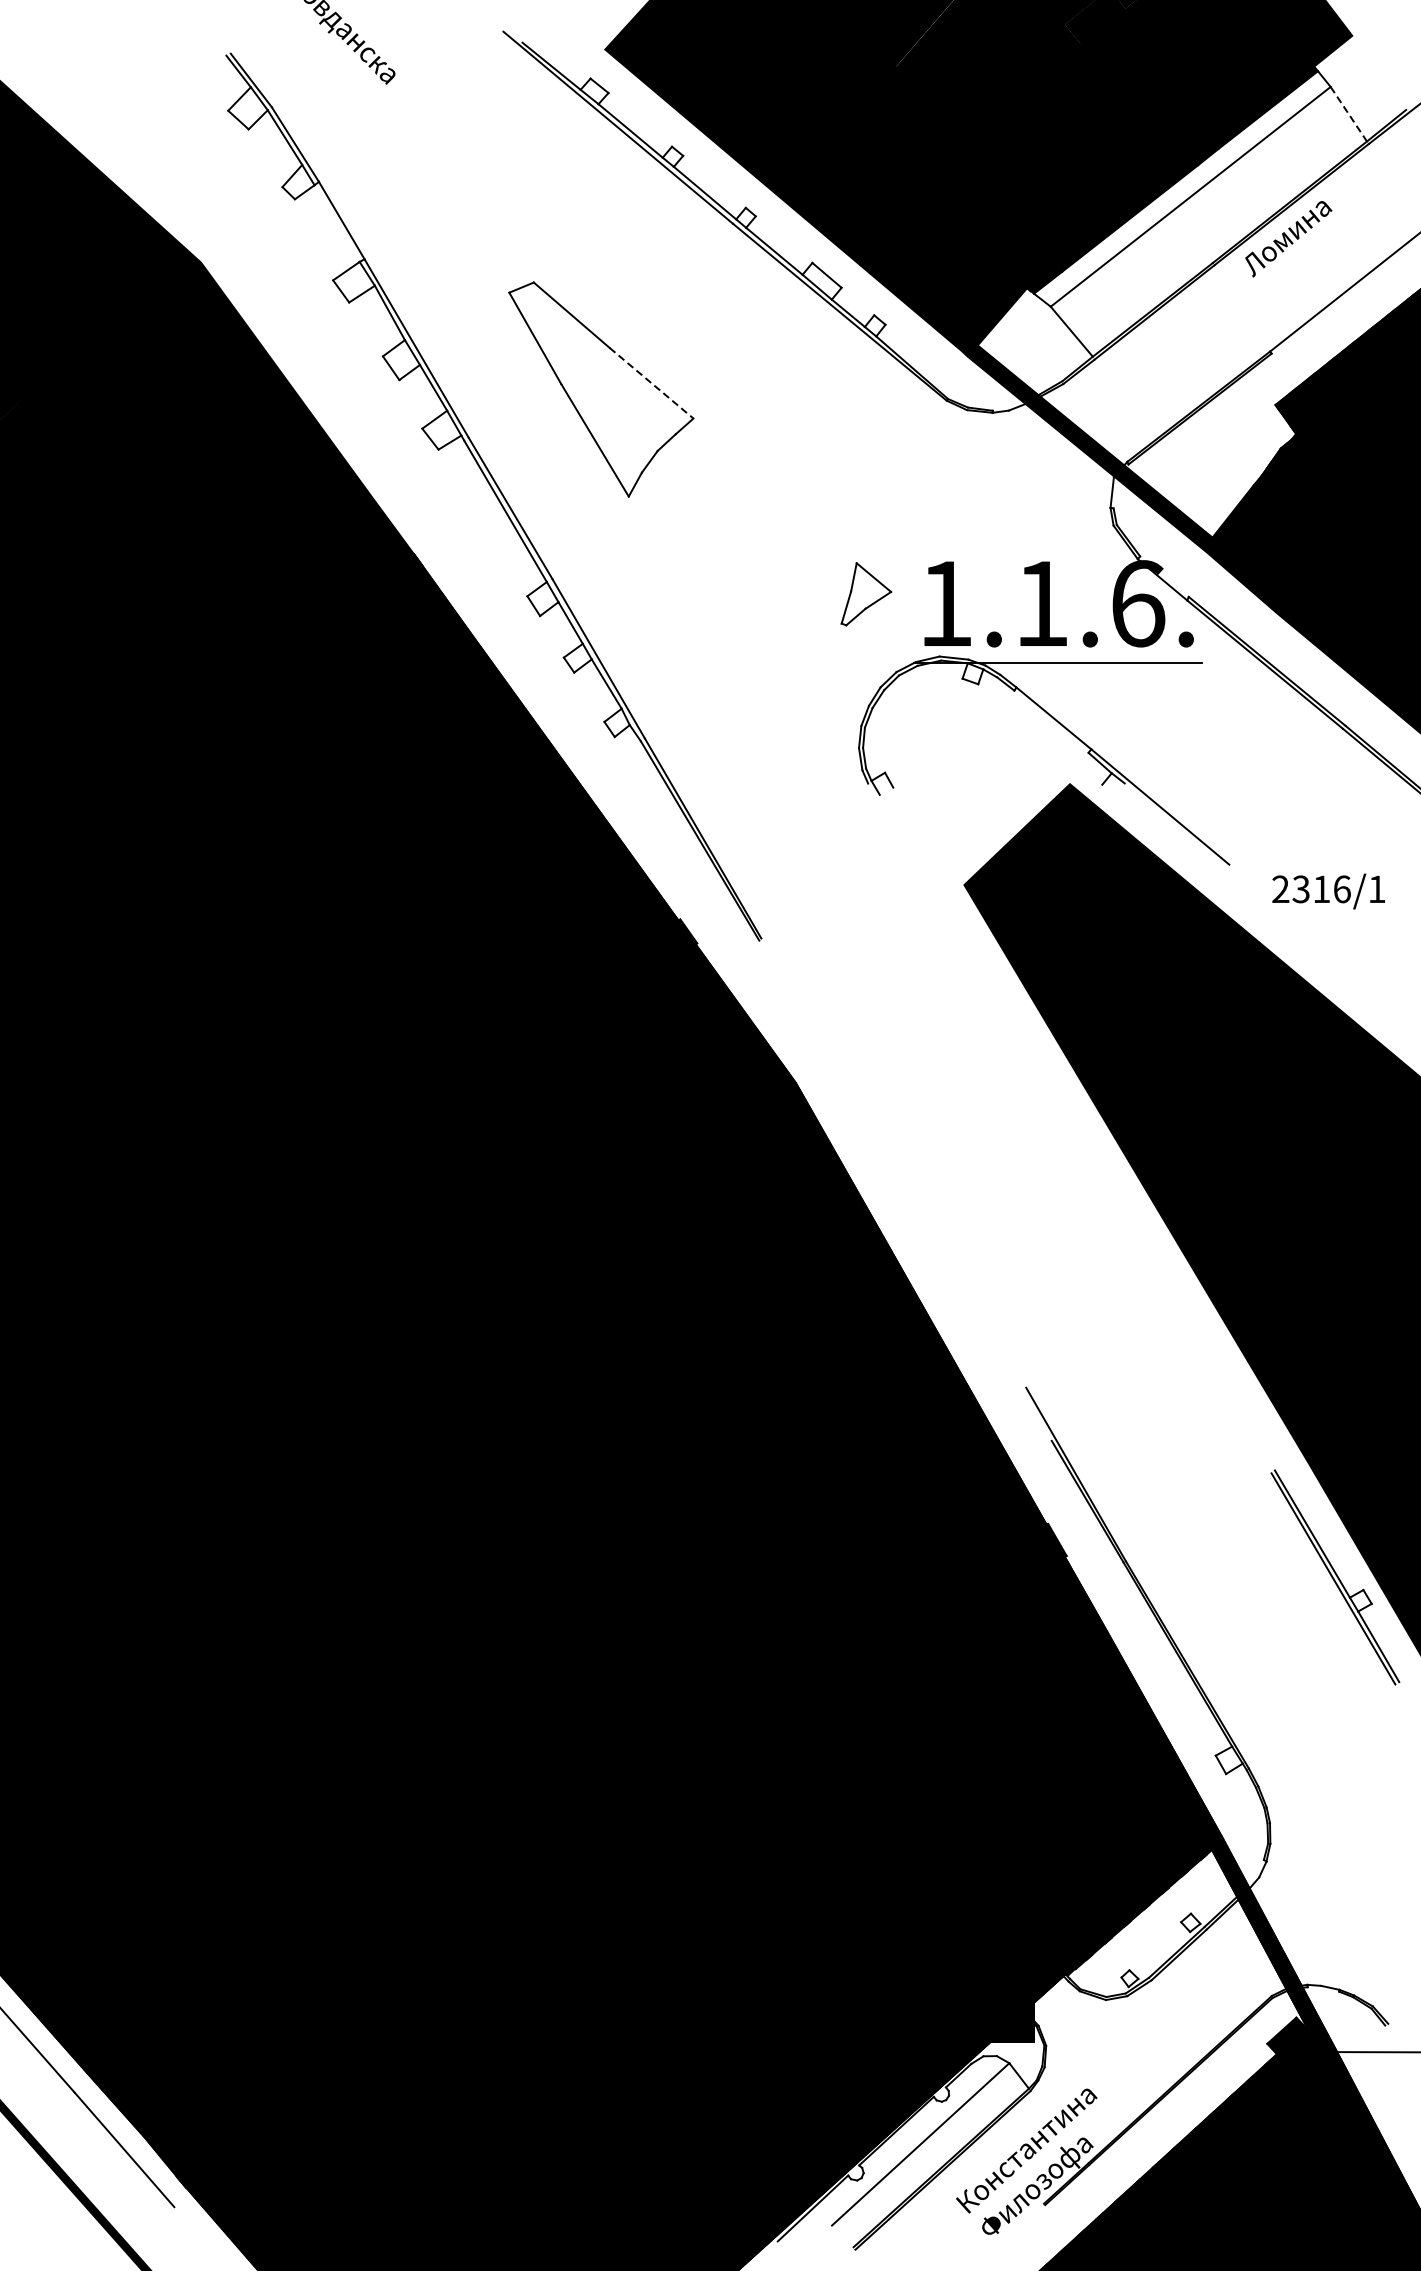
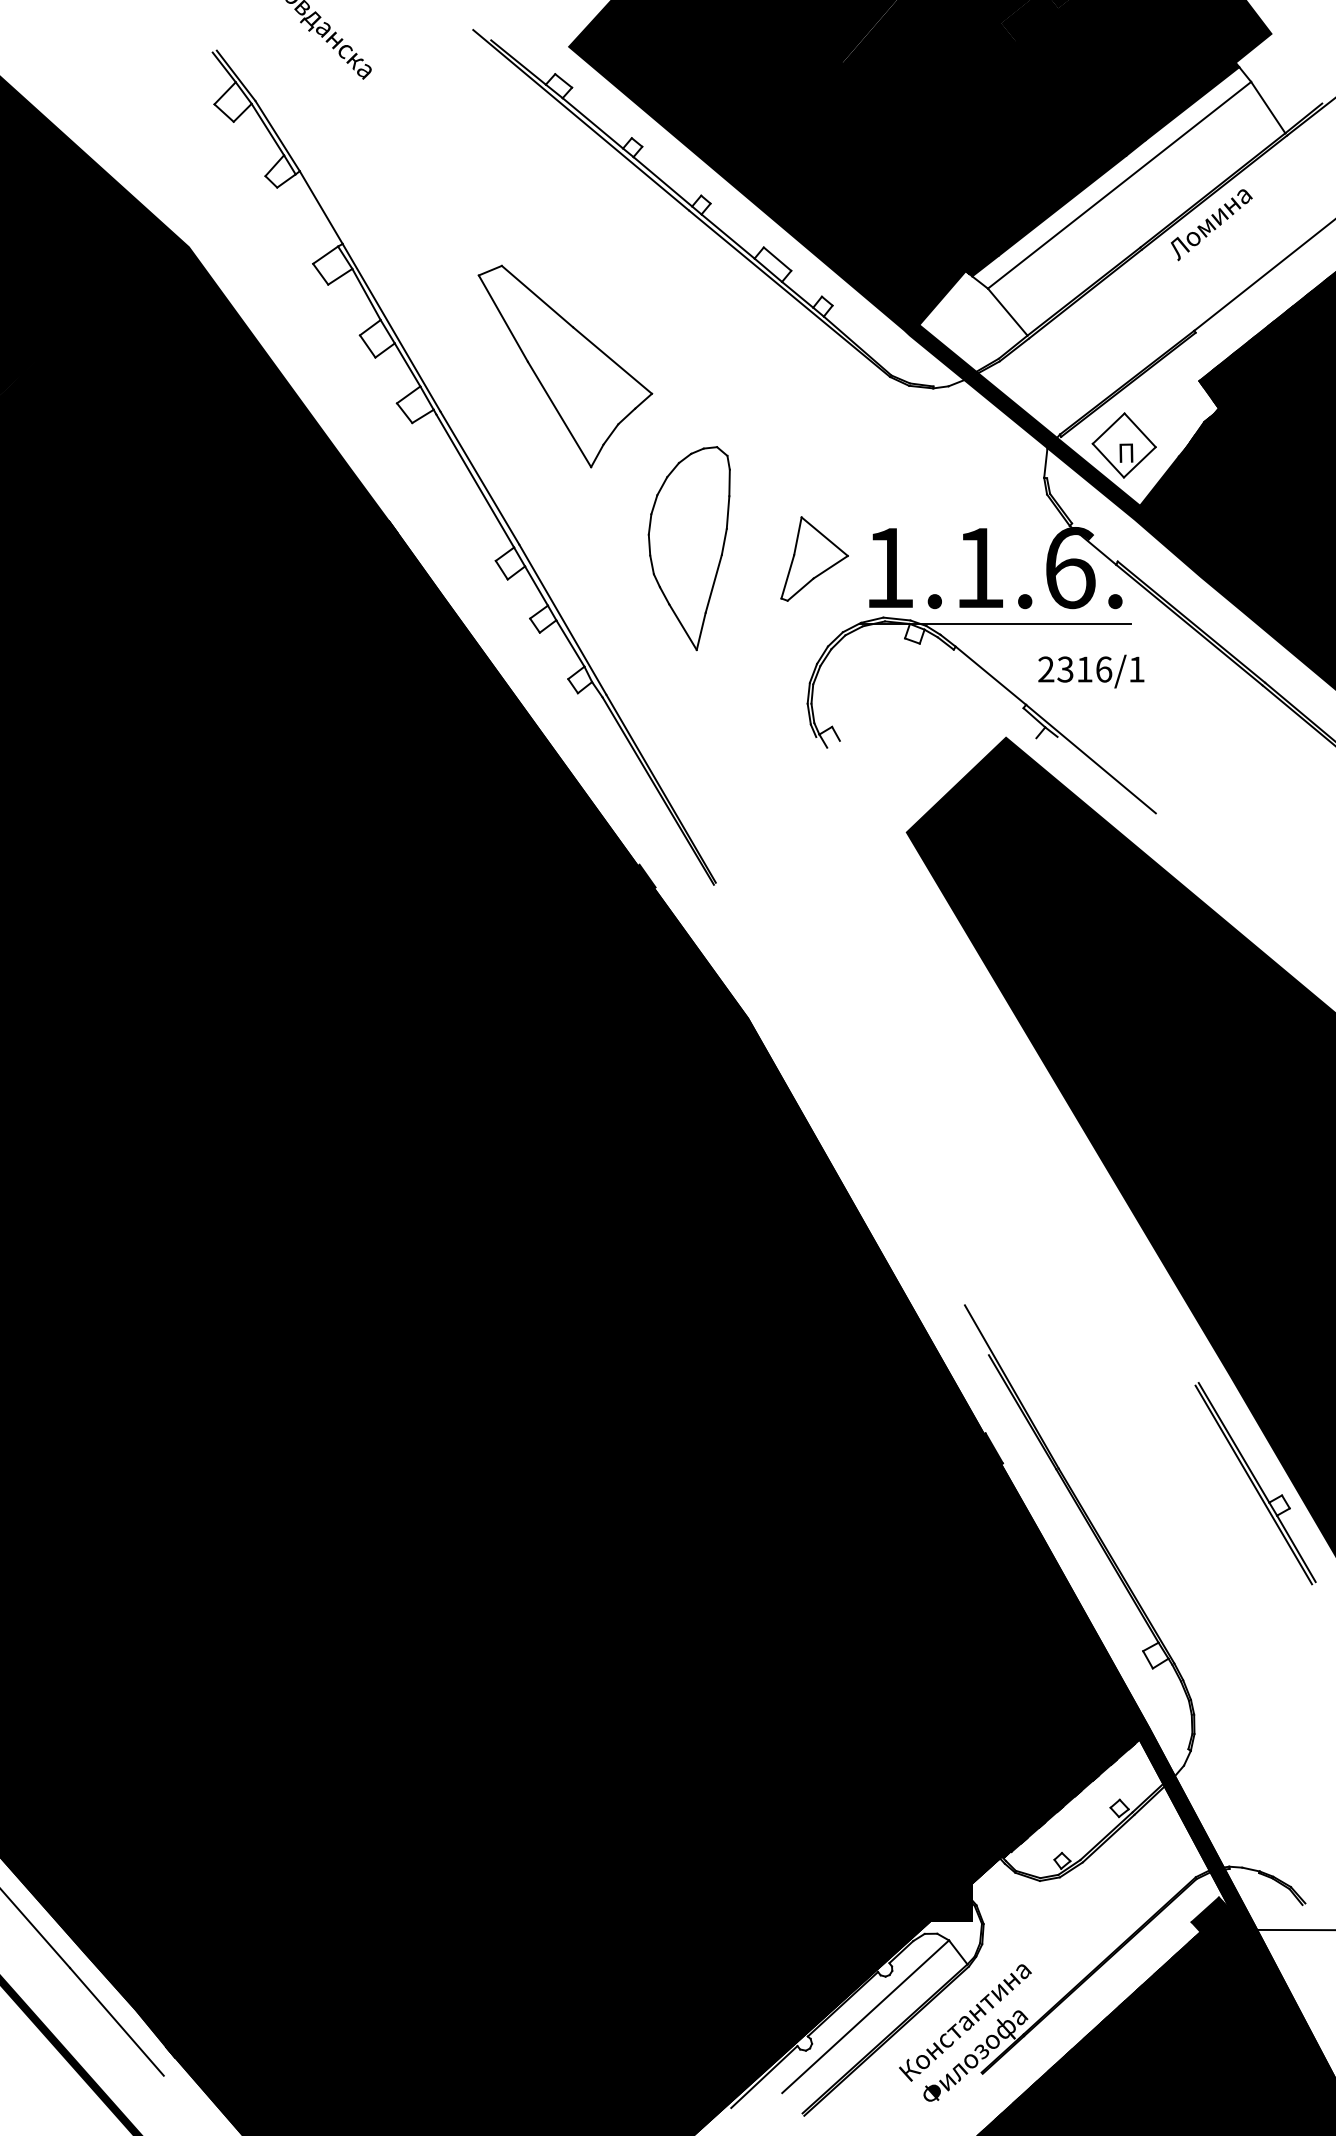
line: (1349, 114) -> (1268, 107), dashed -> solid
line: (651, 383) -> (612, 360), dashed -> solid
part: (1194, 473) -> (1123, 445), added
part: (732, 583) -> (688, 548), added
part: (866, 593) -> (814, 558), size x1.43
text: (1328, 891) -> (1091, 671), moved

